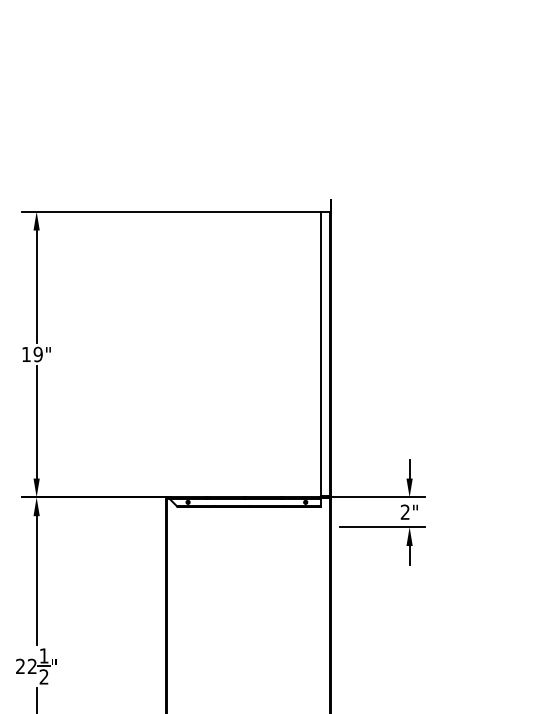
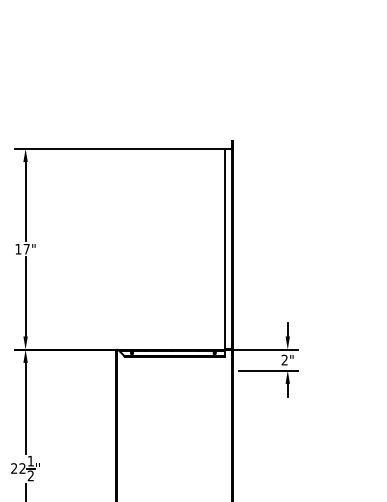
text: (37, 353) -> (26, 248), 19" -> 17"

